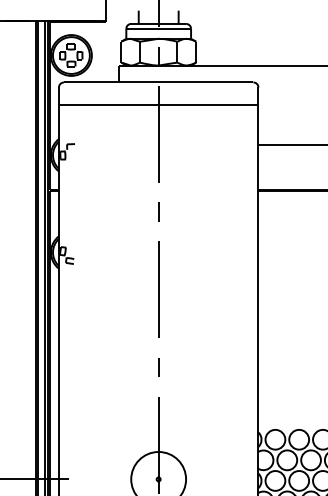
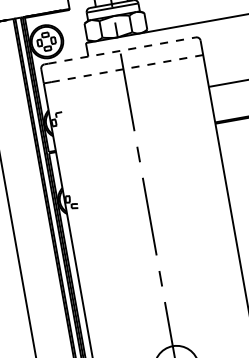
line: (158, 82) -> (120, 50), solid -> dashed
line: (158, 105) -> (123, 69), solid -> dashed

